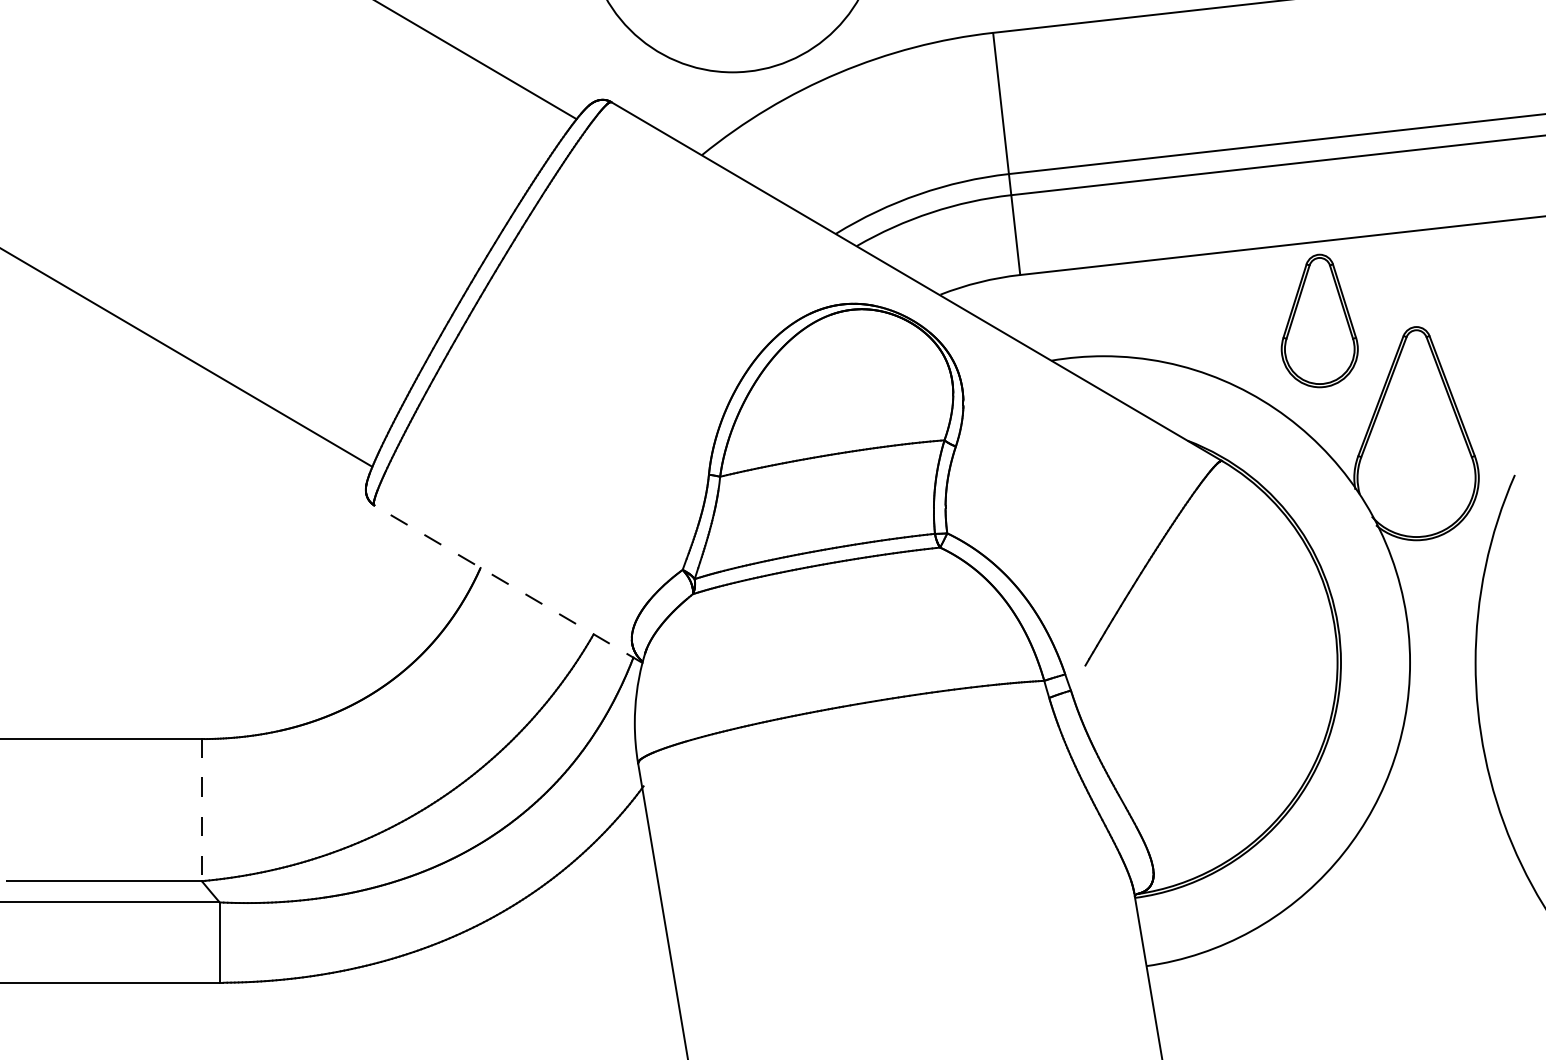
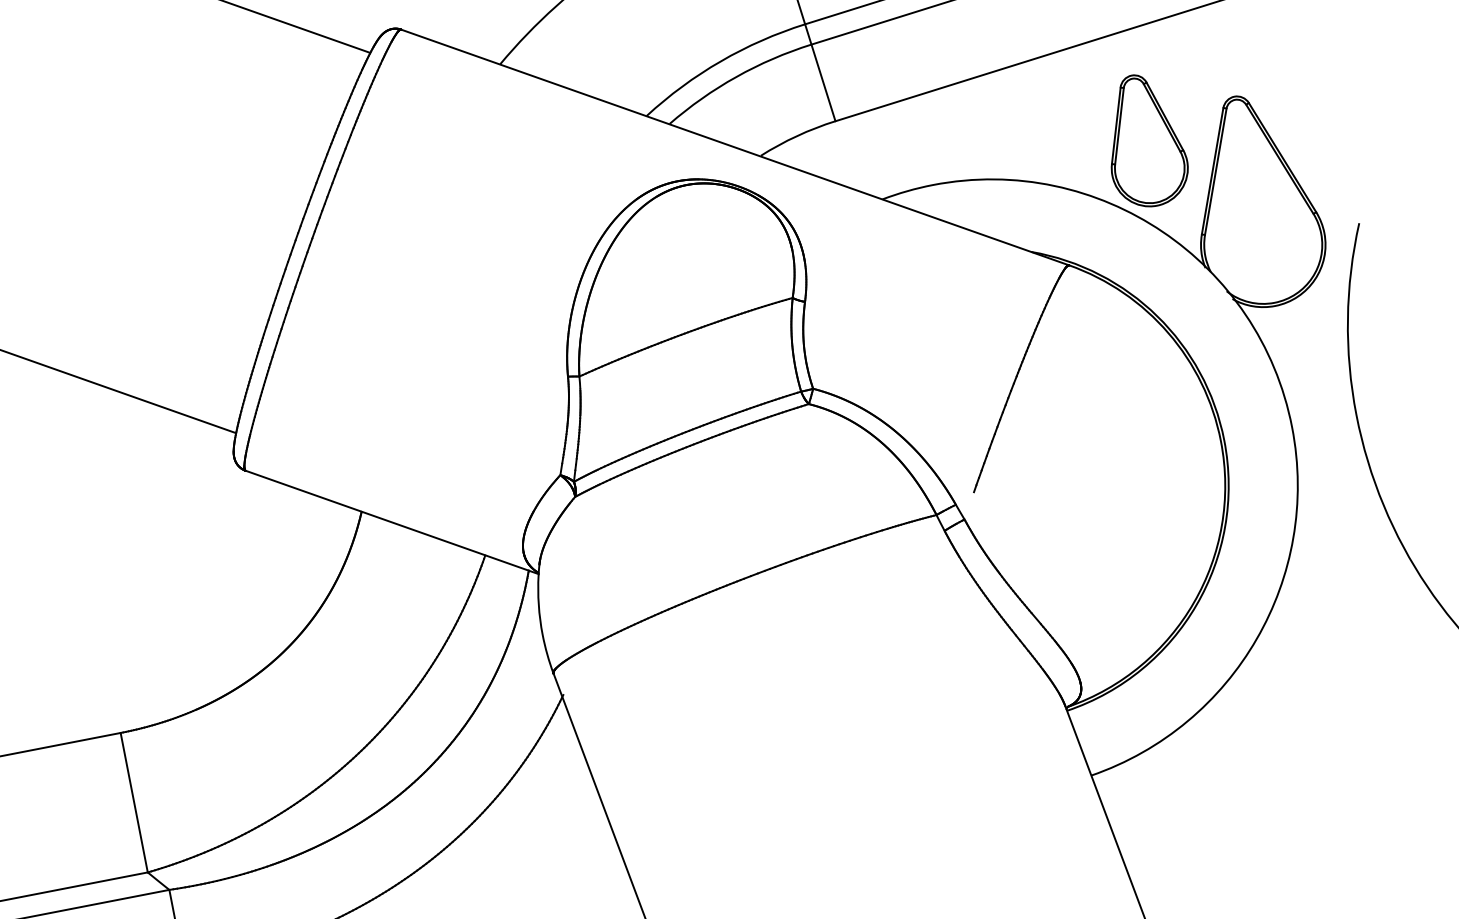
part: (1319, 320) -> (1144, 140), moved
line: (508, 584) -> (392, 522), dashed -> solid
line: (201, 810) -> (133, 803), dashed -> solid

